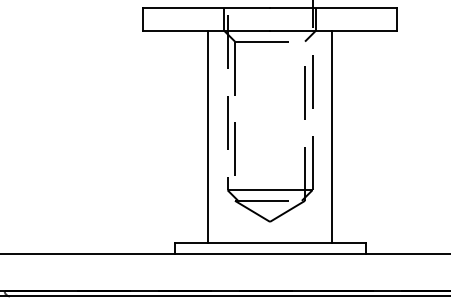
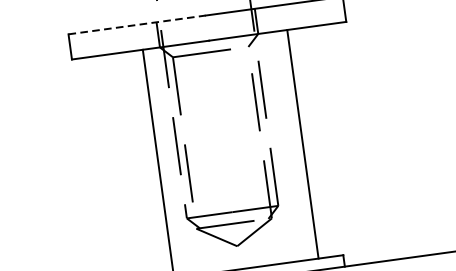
line: (206, 7) -> (137, 24), solid -> dashed
line: (331, 137) -> (302, 144), moved

